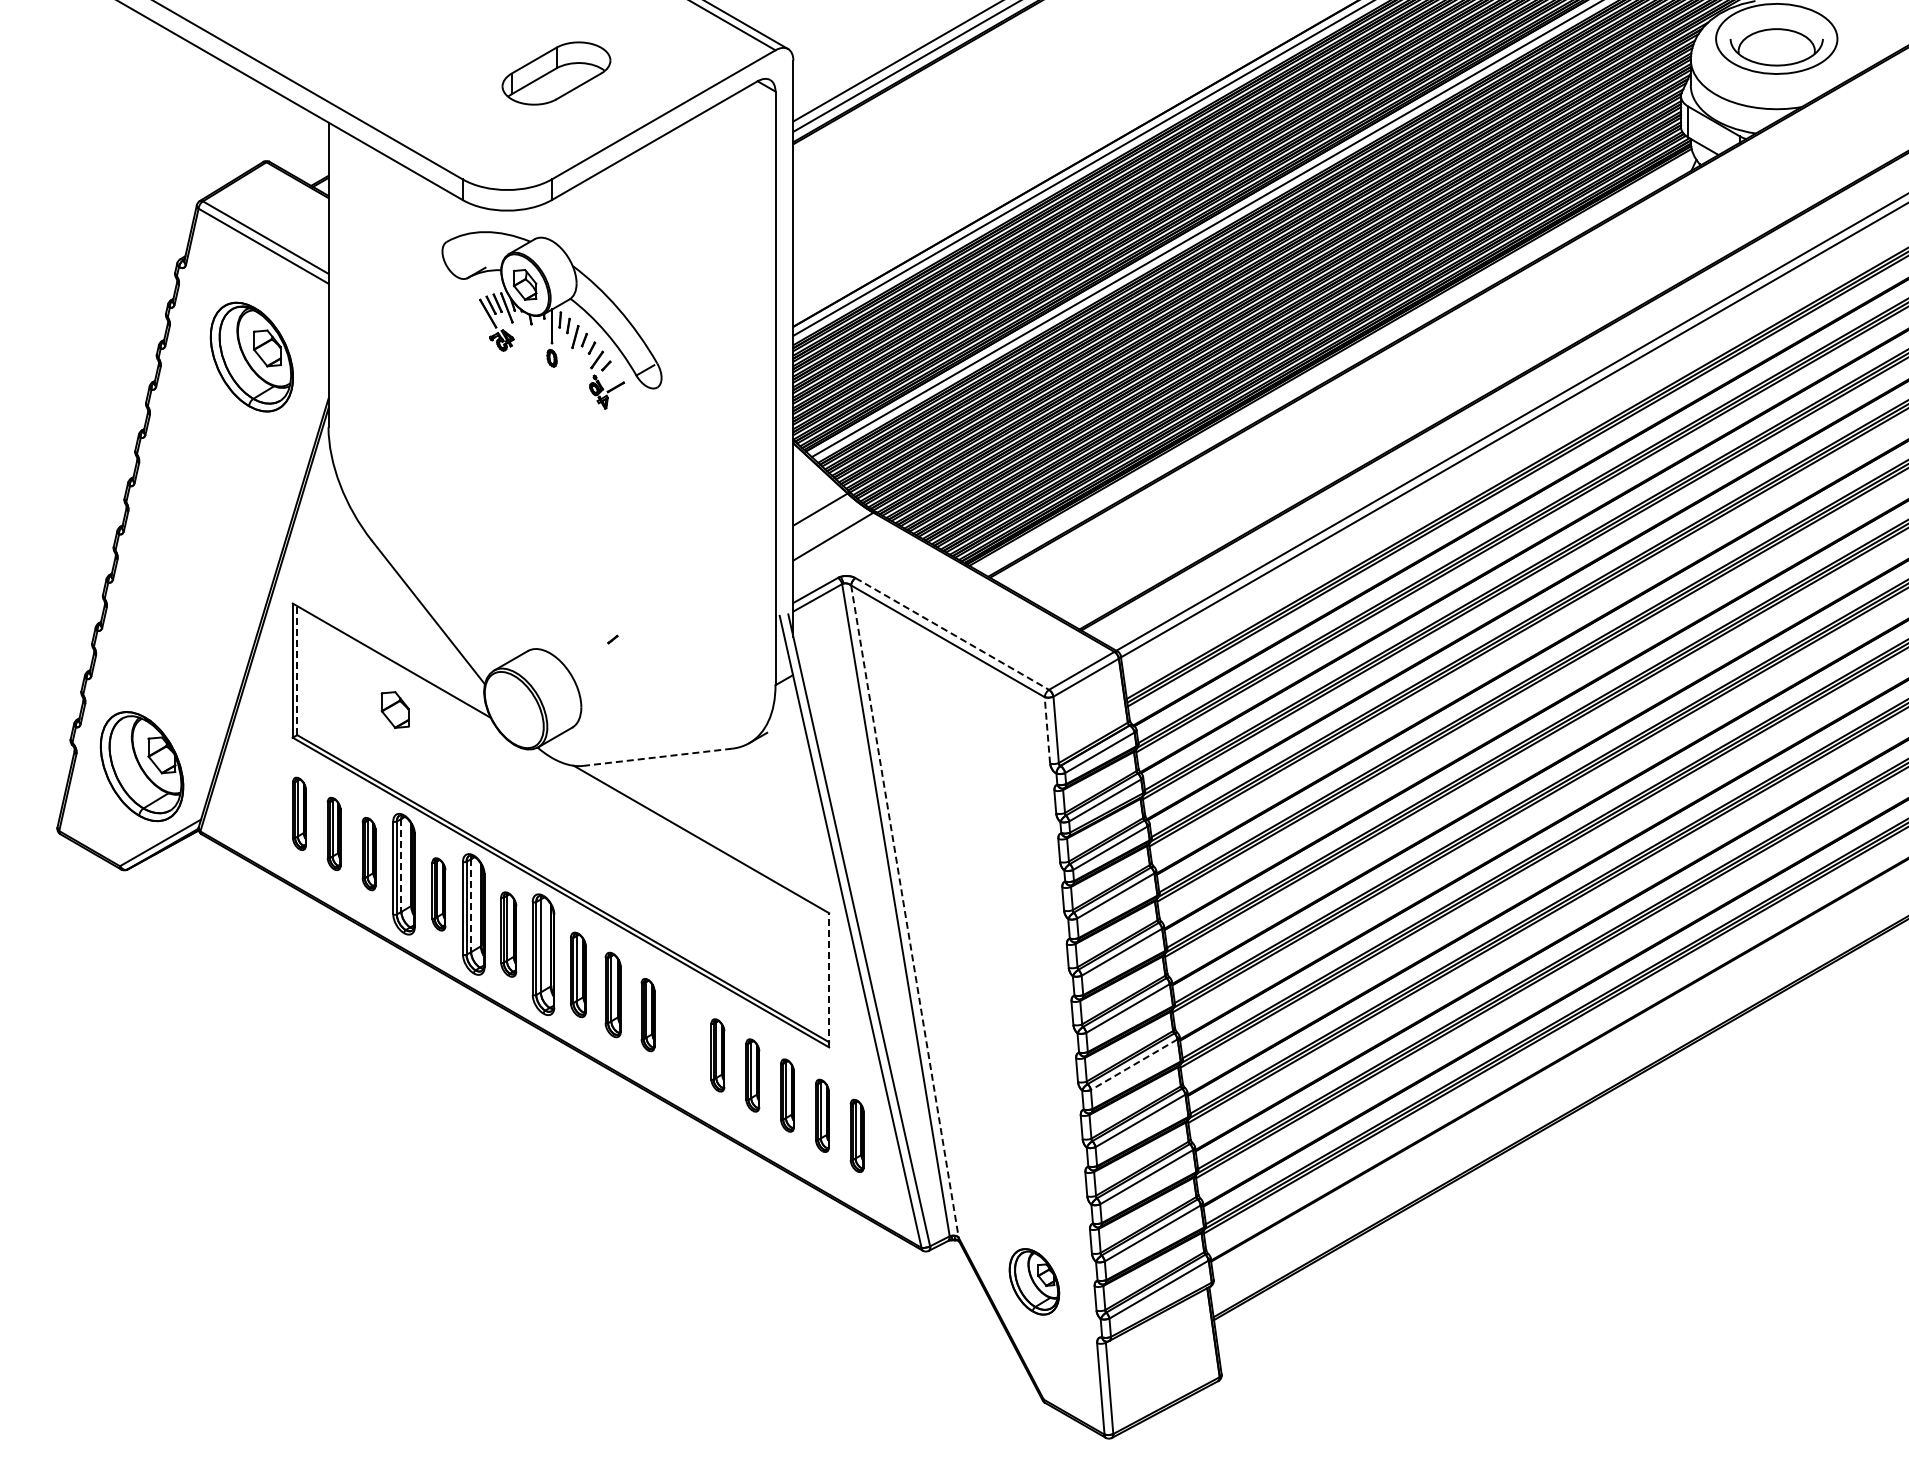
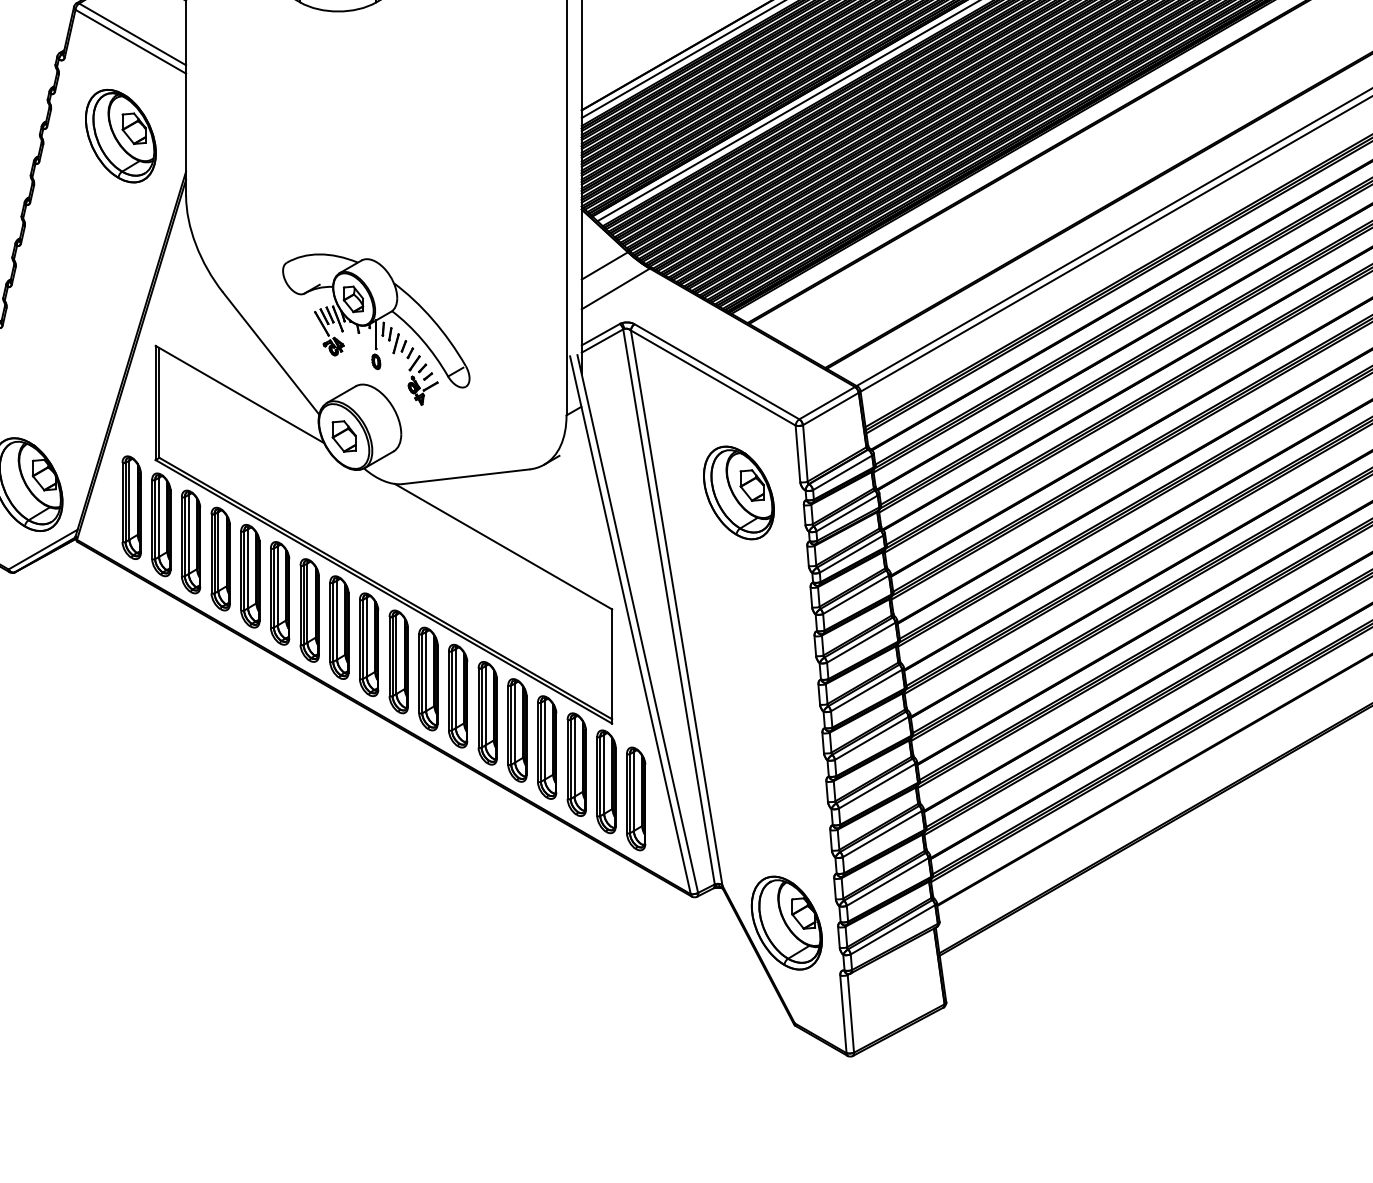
part: (551, 320) -> (375, 329), moved
line: (952, 633) -> (717, 371), dashed -> solid
line: (297, 670) -> (159, 402), dashed -> solid
part: (394, 709) -> (343, 436), moved
line: (1047, 729) -> (798, 453), dashed -> solid
line: (658, 757) -> (466, 476), dashed -> solid
part: (978, 776) -> (739, 493), added
part: (264, 793) -> (131, 507), added
part: (299, 813) -> (161, 524), size x1.67
part: (333, 833) -> (190, 541), size x1.67
part: (368, 853) -> (220, 558), size x1.67
line: (401, 865) -> (248, 568), dashed -> solid
part: (438, 894) -> (279, 593), size x1.67
line: (471, 906) -> (307, 603), dashed -> solid
line: (904, 911) -> (676, 607), dashed -> solid
part: (508, 934) -> (339, 627), size x1.43
part: (578, 974) -> (398, 661), size x1.43
line: (829, 979) -> (612, 665), dashed -> solid
part: (612, 994) -> (427, 678), size x1.43
part: (647, 1014) -> (457, 695), size x1.67
part: (682, 1035) -> (487, 713), added
part: (717, 1055) -> (517, 730), size x1.67
line: (1133, 1064) -> (871, 738), dashed -> solid
part: (752, 1075) -> (546, 747), size x1.67
part: (787, 1095) -> (576, 764), size x1.67
part: (822, 1115) -> (606, 781), size x1.67
part: (856, 1135) -> (635, 798), size x1.67
part: (1034, 1281) -> (786, 922), size x1.67

